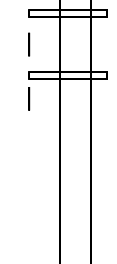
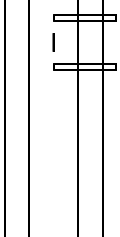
circle: (28, 98) -> (53, 85), removed

